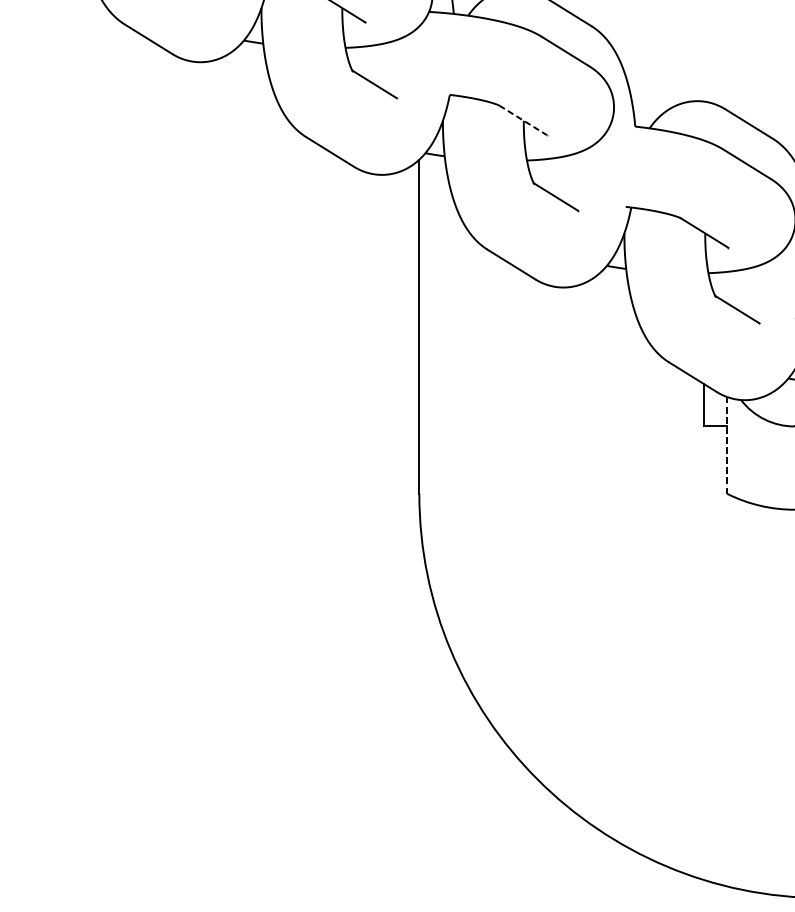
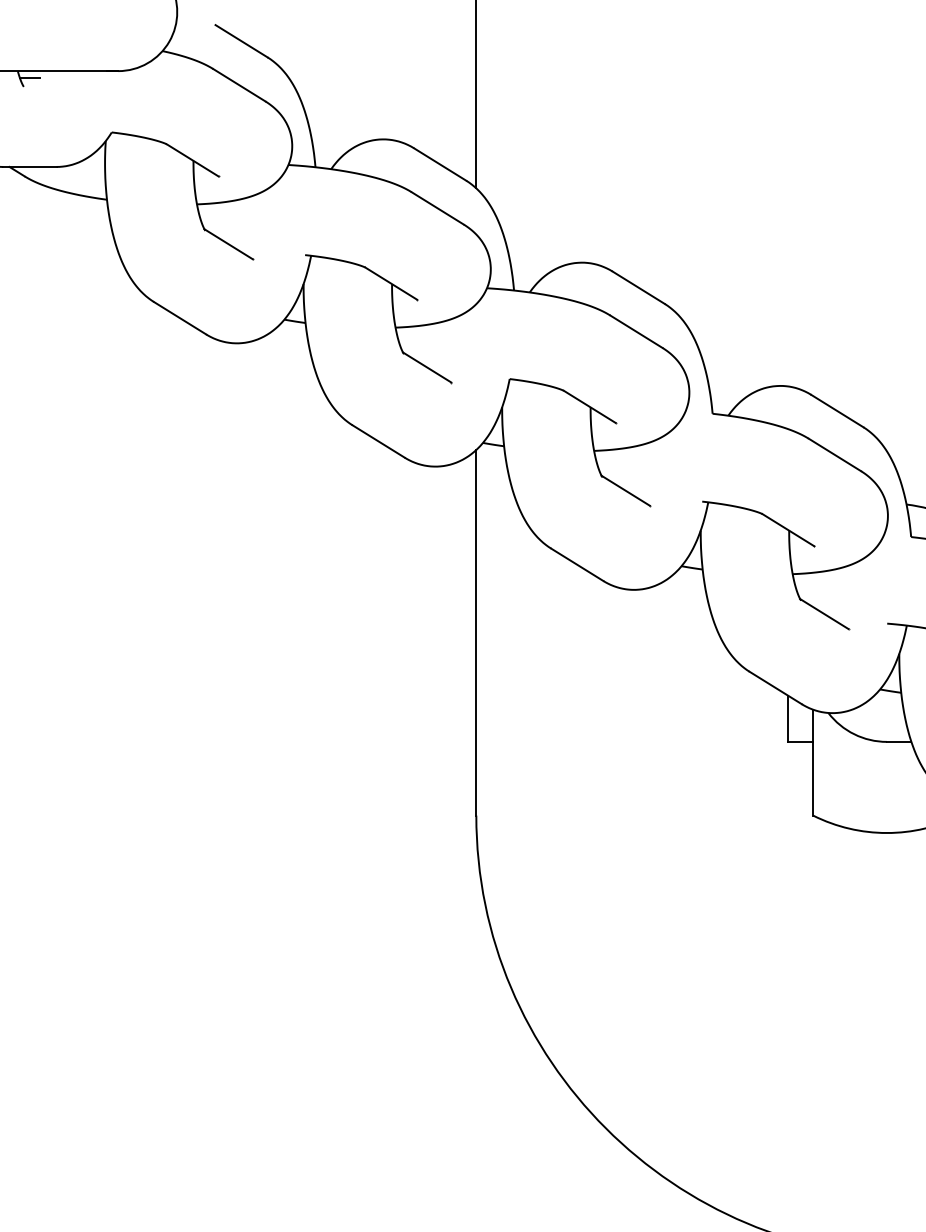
line: (522, 119) -> (589, 406), dashed -> solid
line: (727, 445) -> (813, 762), dashed -> solid

